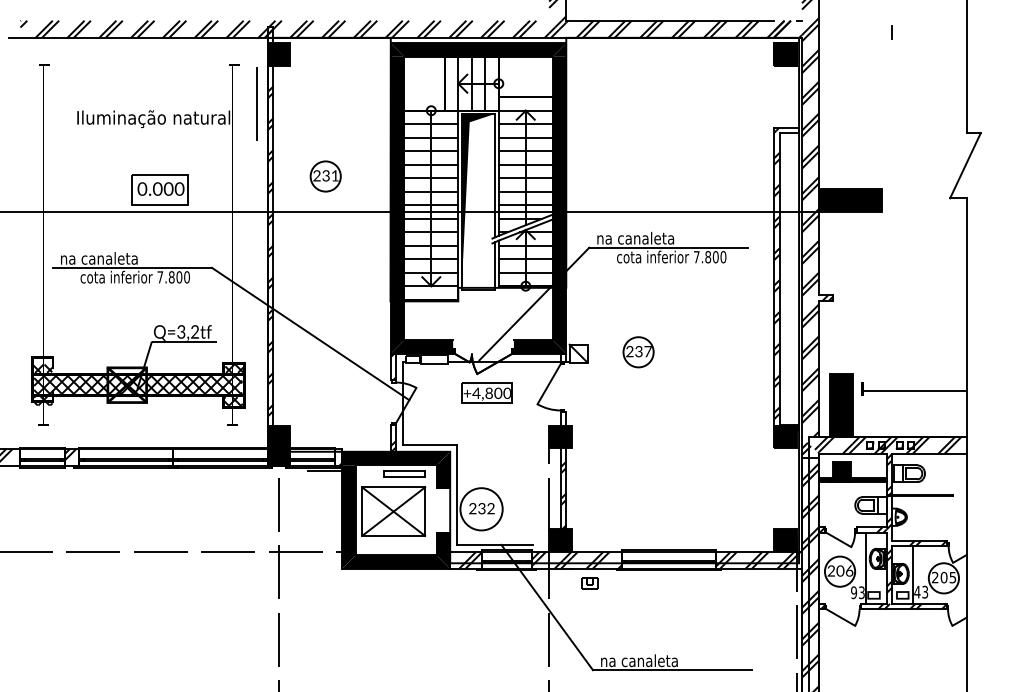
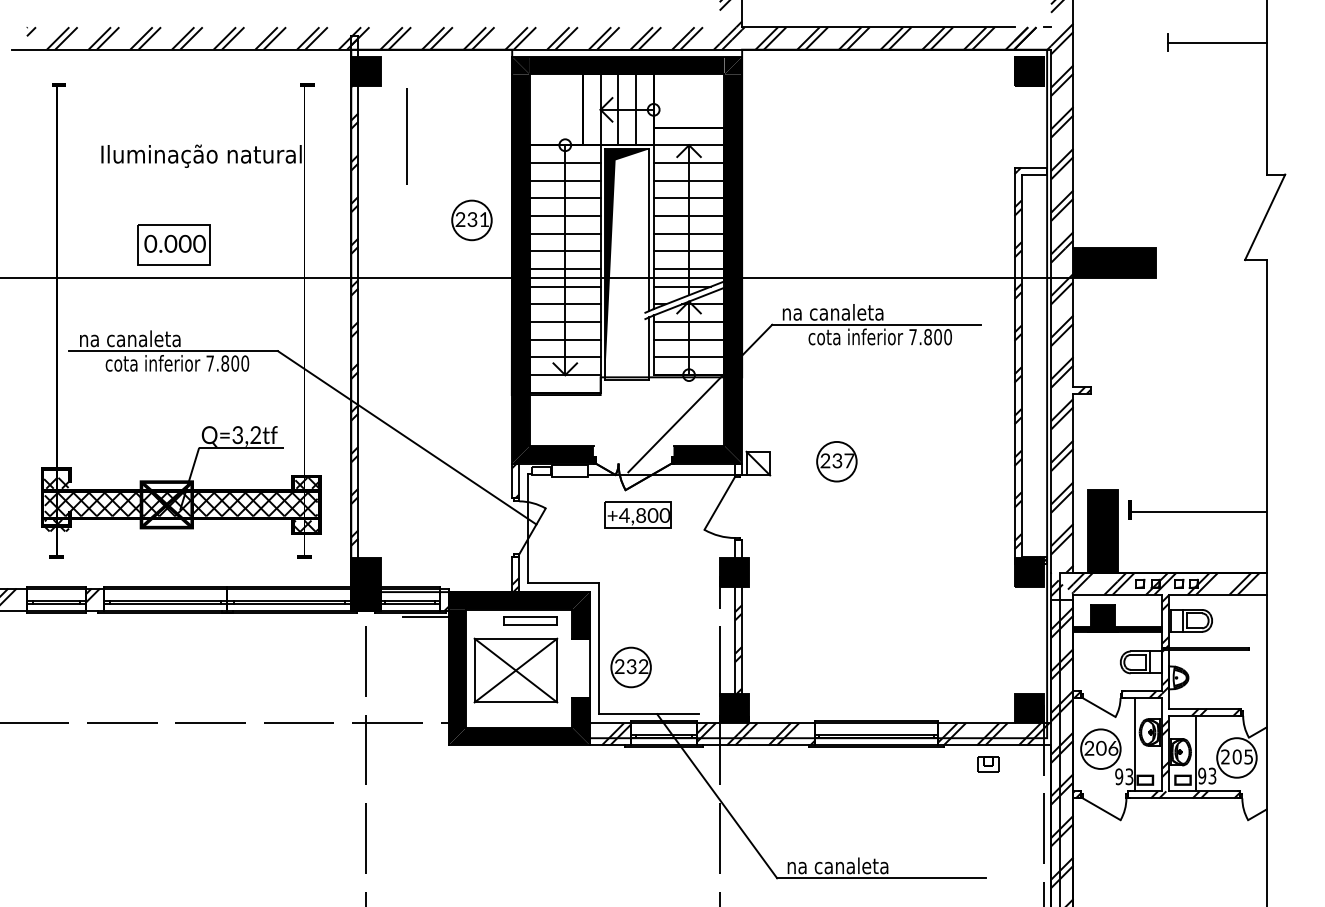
line: (929, 32) -> (1217, 42), added
line: (257, 104) -> (406, 136), moved
part: (325, 176) -> (471, 220), moved
part: (159, 189) -> (173, 244), moved
circle: (481, 509) -> (630, 667), size x0.71
part: (590, 583) -> (988, 764), moved
text: (916, 591) -> (1201, 775), 43 -> 93

